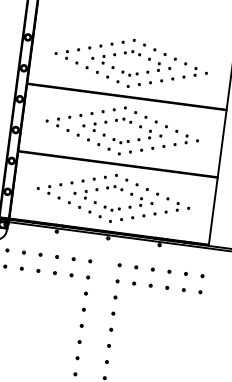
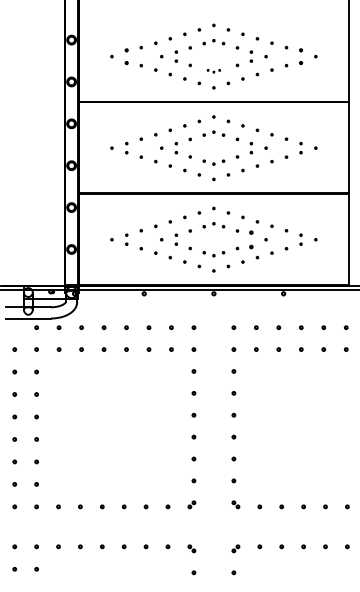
part: (66, 54) -> (126, 56), size x1.4
part: (195, 71) -> (300, 56), size x1.4
part: (129, 74) -> (213, 71), size x0.6
part: (141, 201) -> (251, 239), size x1.6

